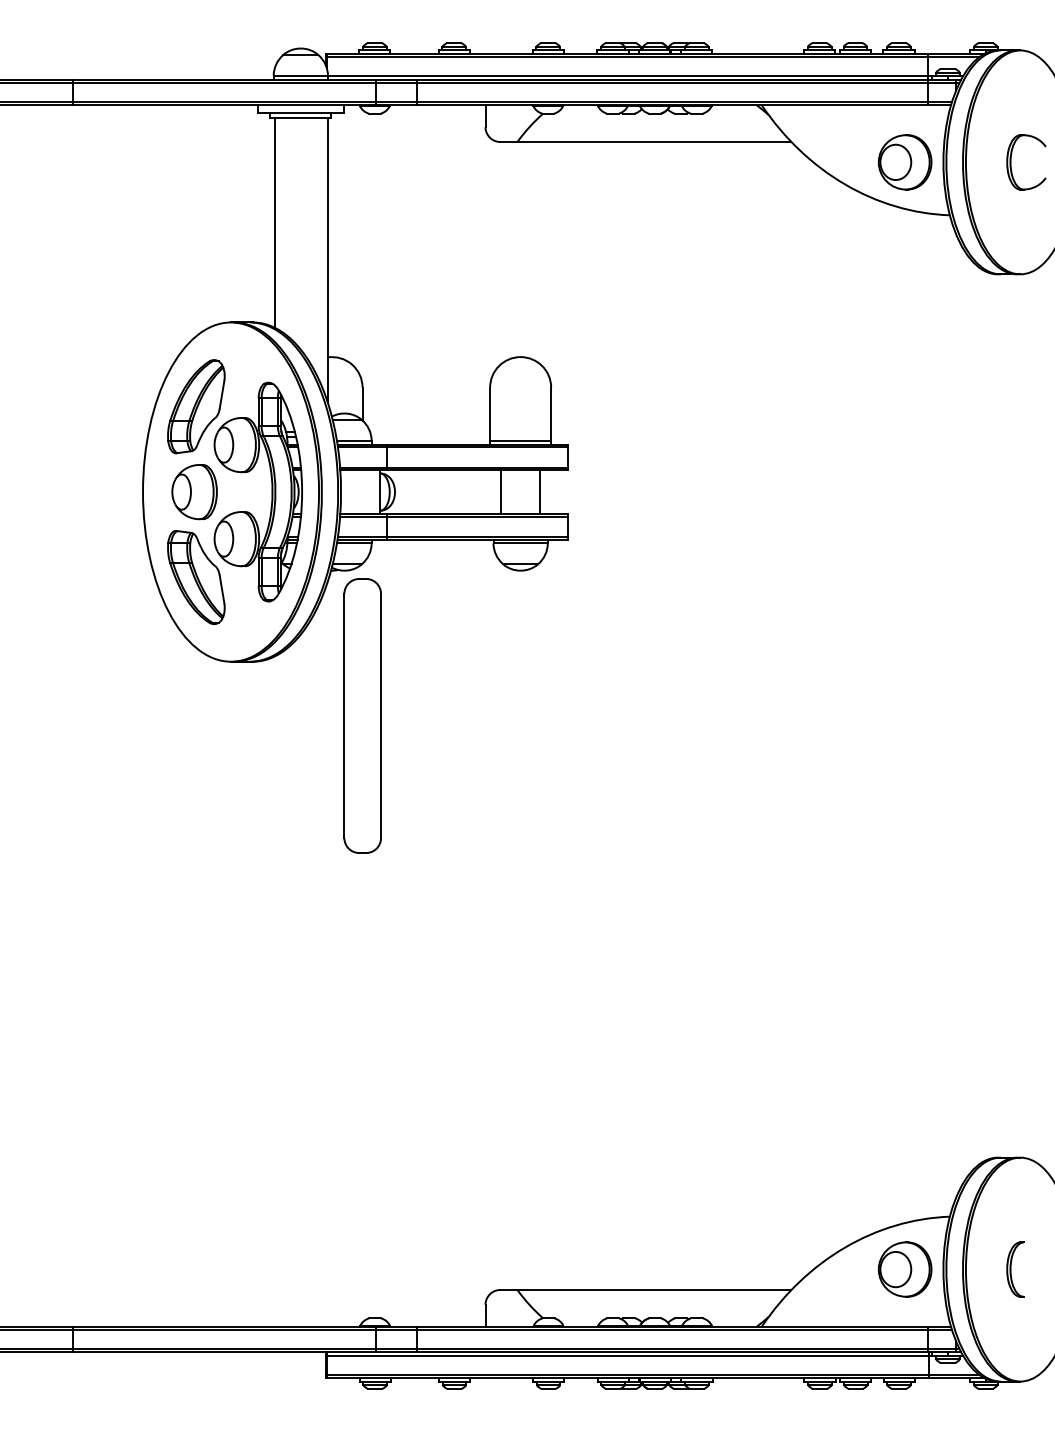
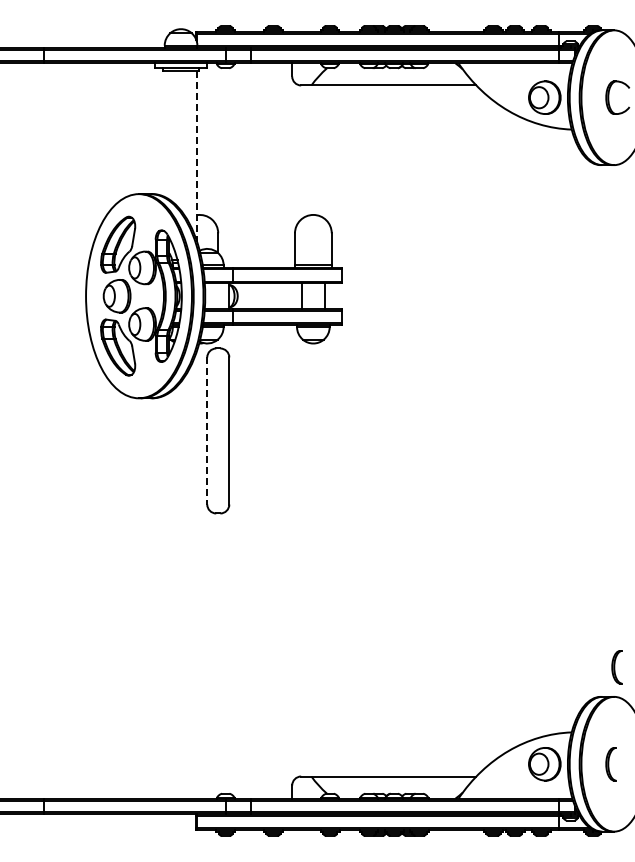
line: (274, 221) -> (165, 133), removed
line: (328, 260) -> (197, 156), solid -> dashed
line: (344, 716) -> (207, 431), solid -> dashed
part: (1024, 1108) -> (616, 667), added

